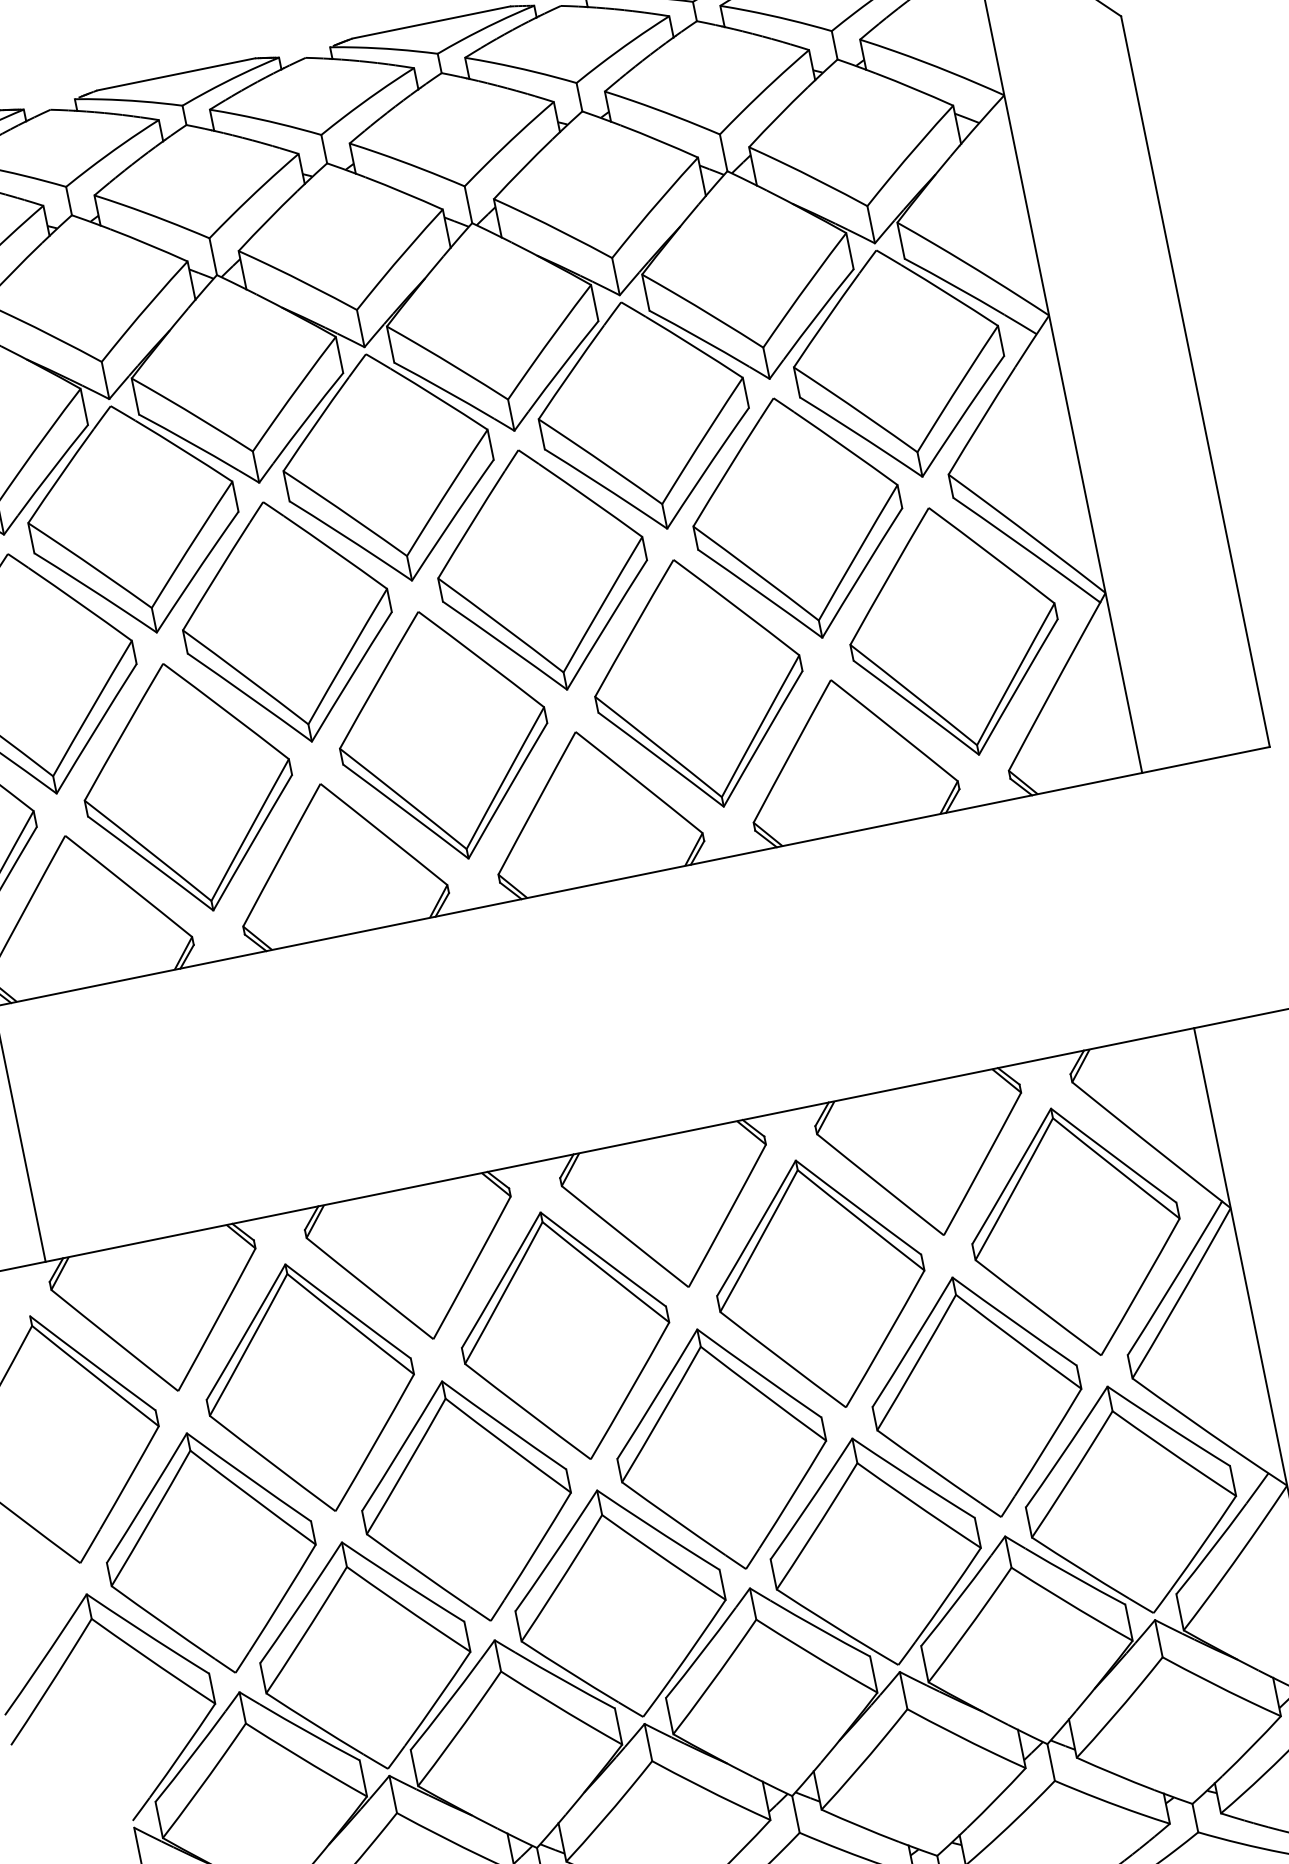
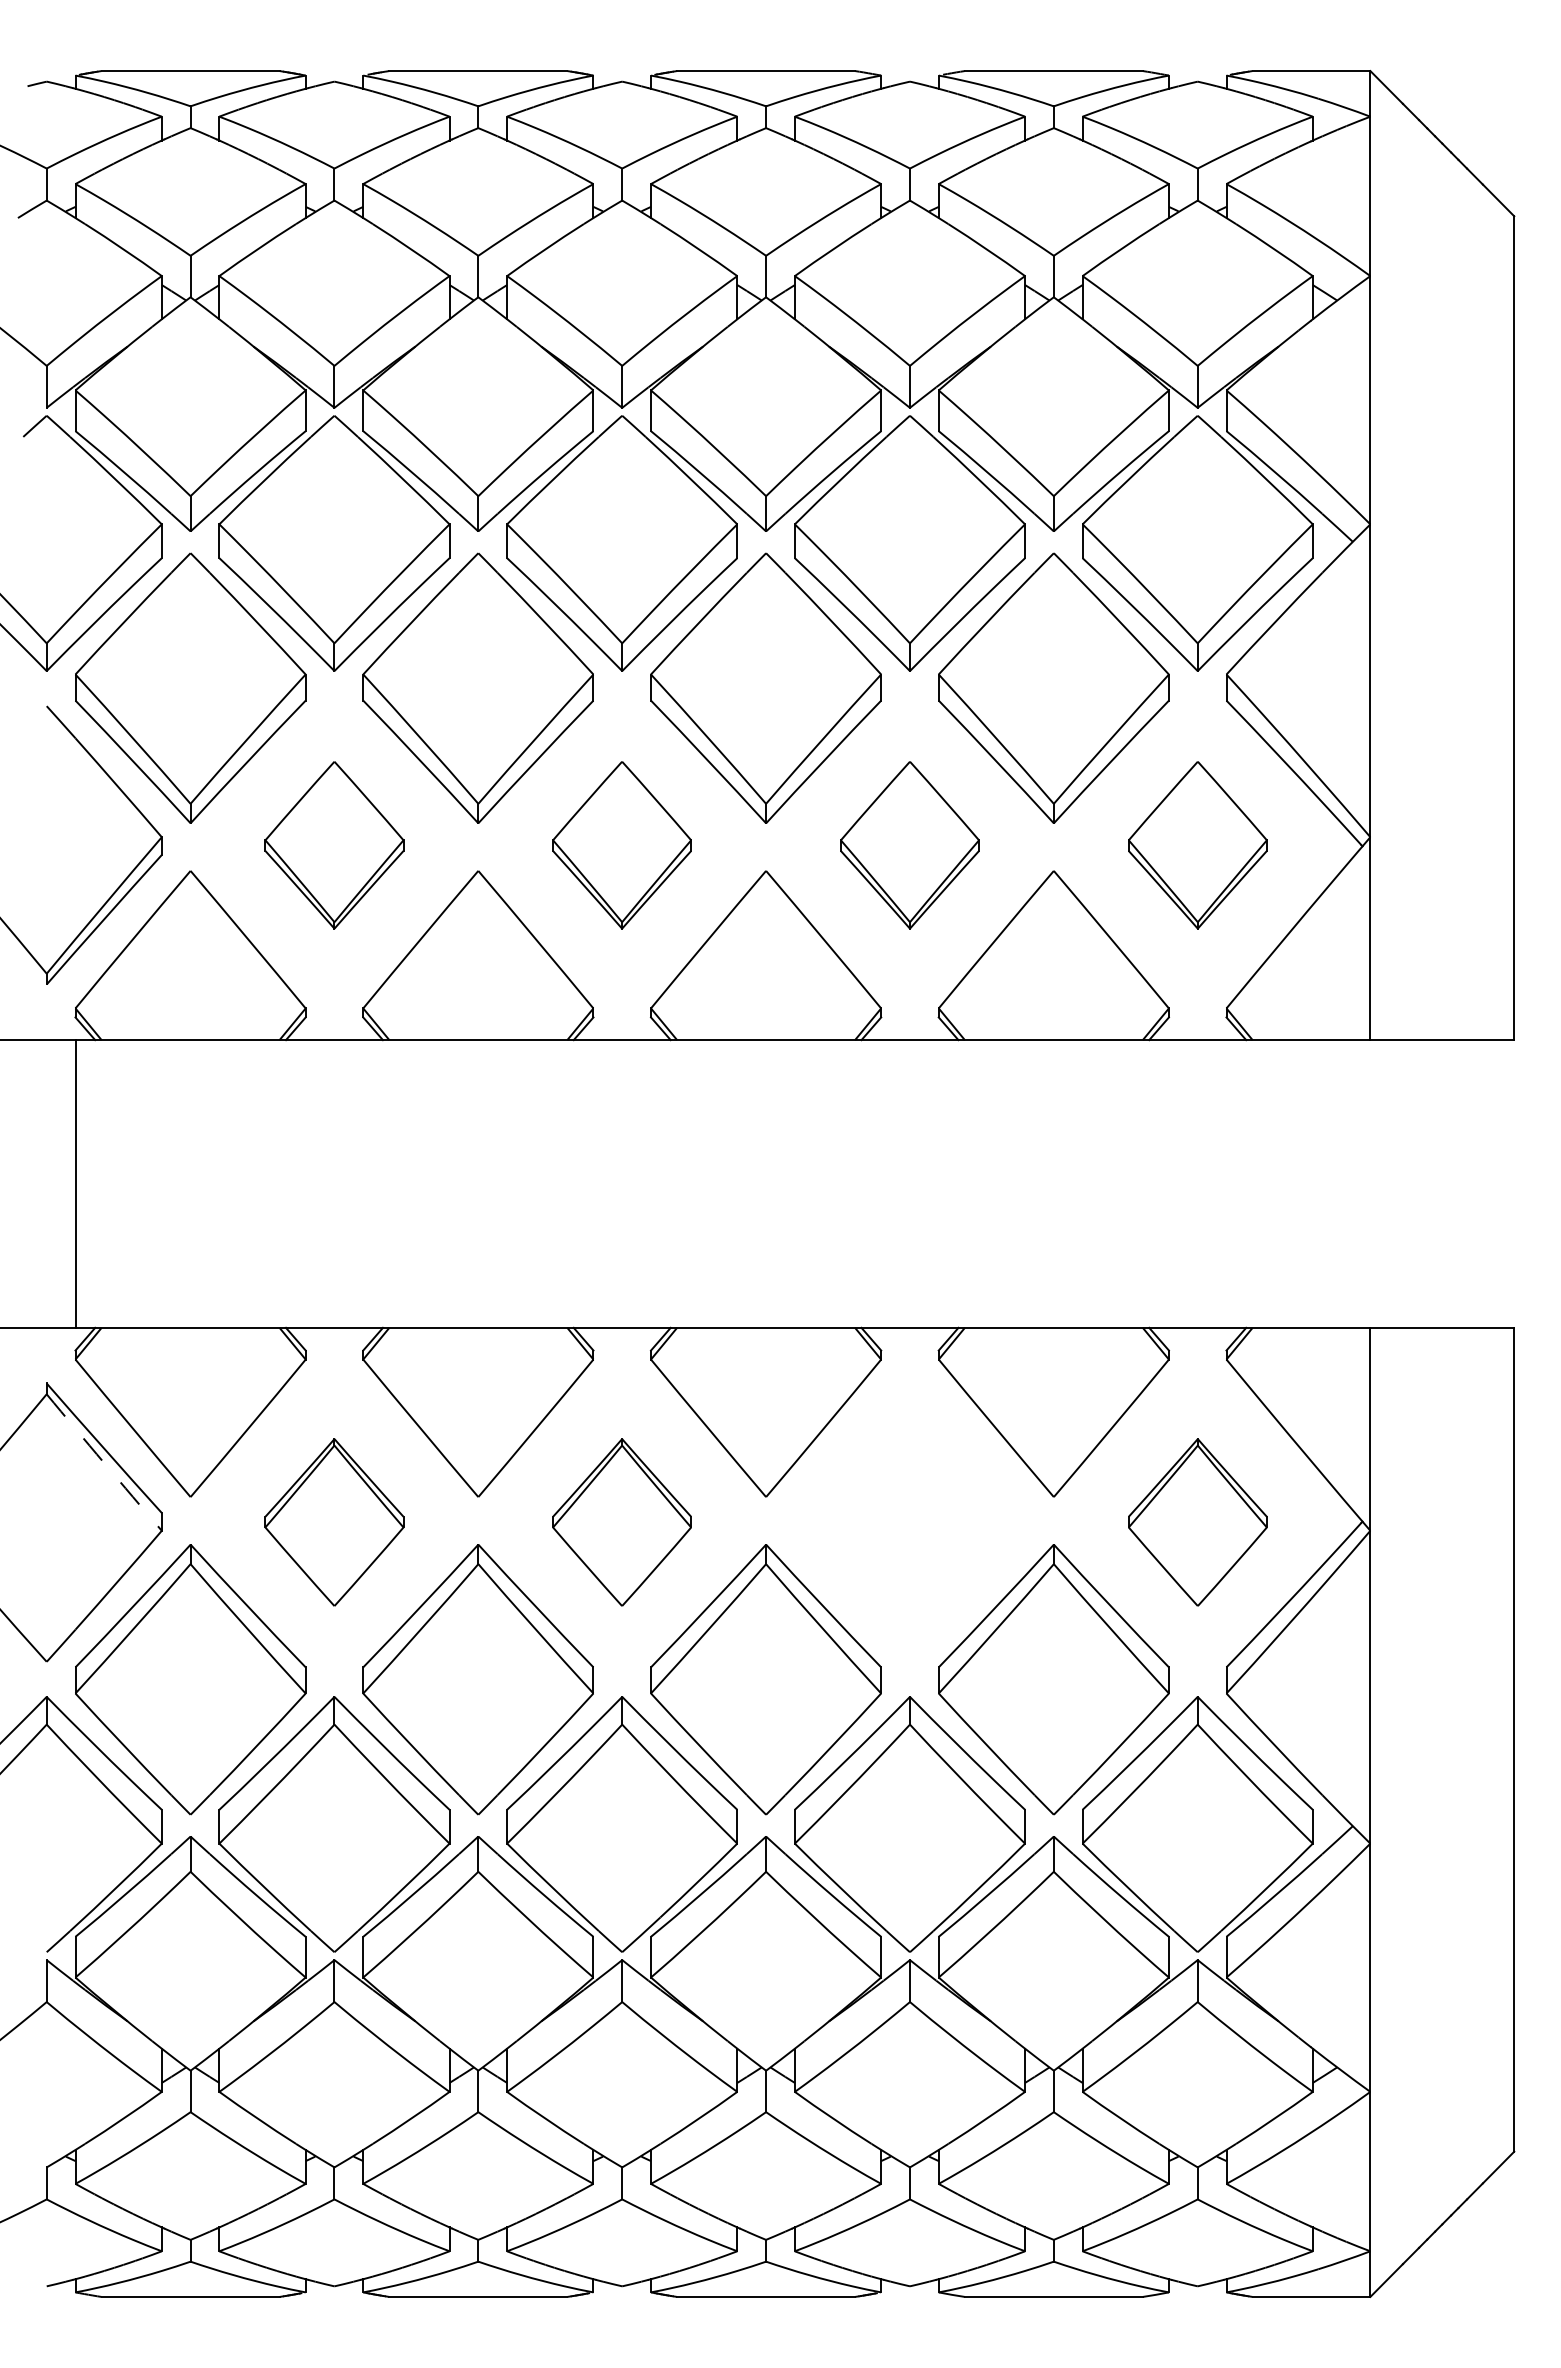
part: (953, 630) -> (1197, 844), size x0.6
part: (698, 682) -> (909, 844), size x0.6
part: (442, 734) -> (621, 844), size x0.6
part: (188, 786) -> (334, 844), size x0.6
part: (1075, 1232) -> (1197, 1522), size x0.6
part: (820, 1283) -> (909, 1522), removed
part: (565, 1335) -> (621, 1522), size x0.6
arc: (94, 1376) -> (103, 1462), solid -> dashed
part: (310, 1387) -> (334, 1522), size x0.6

